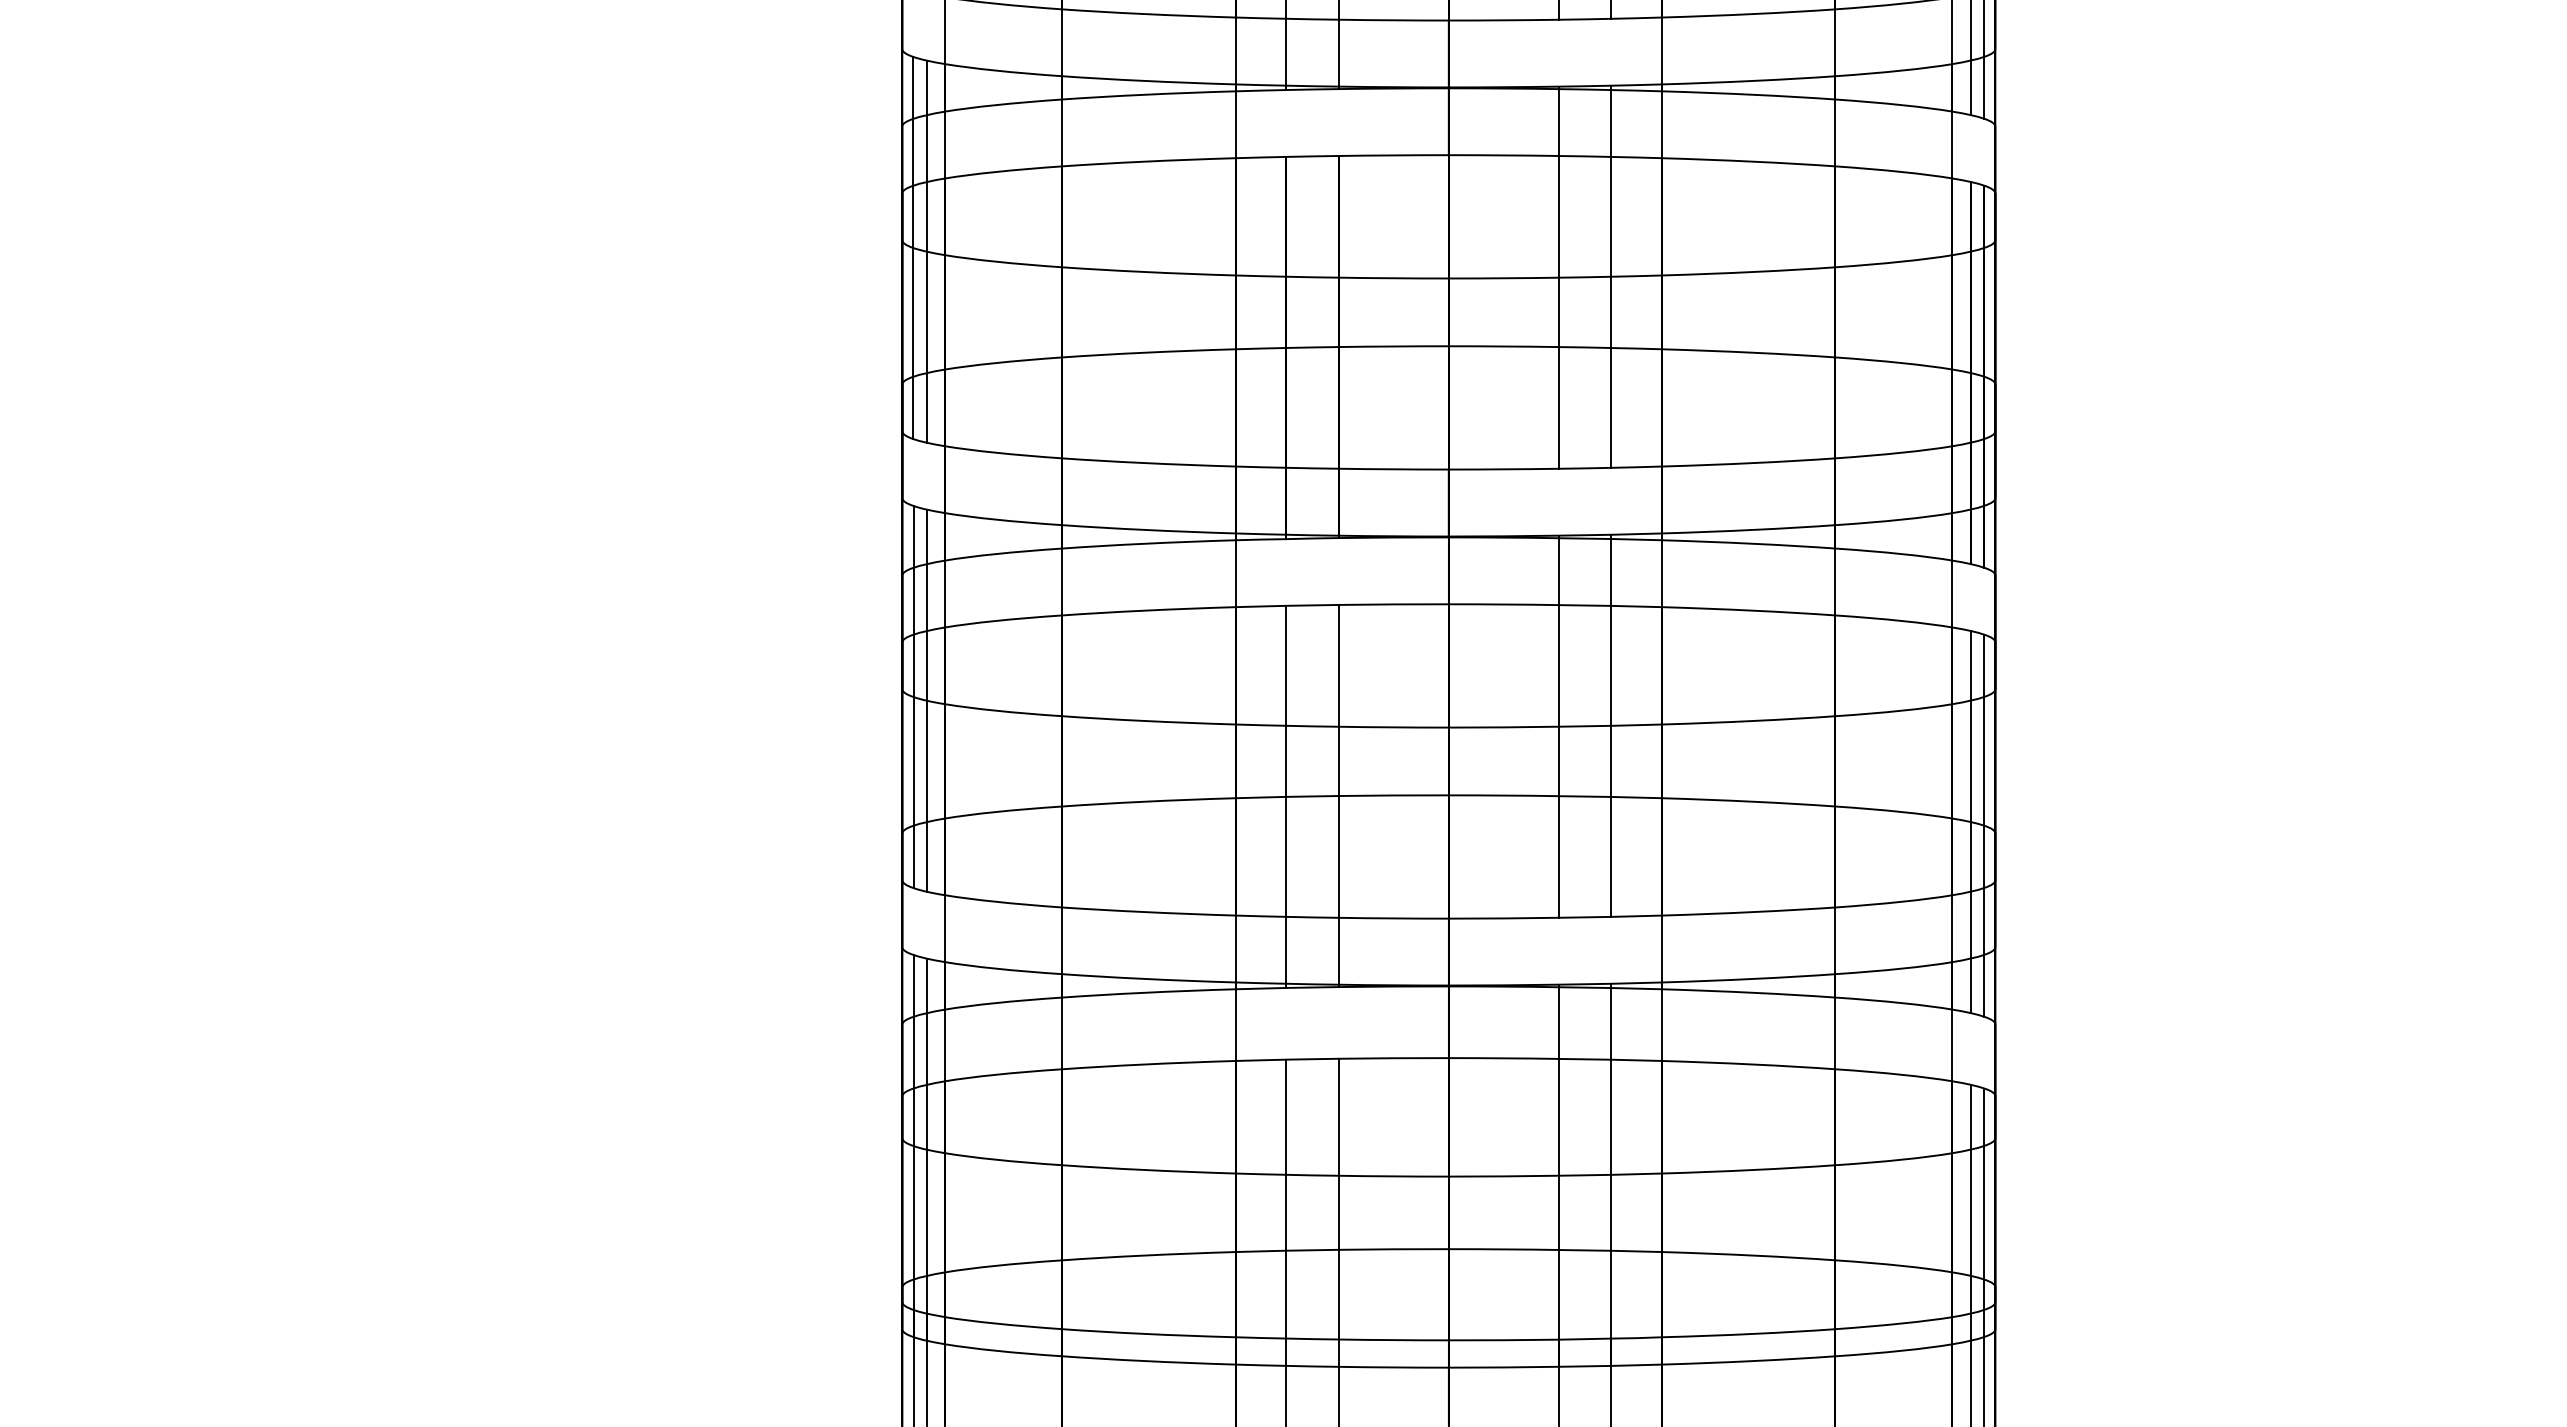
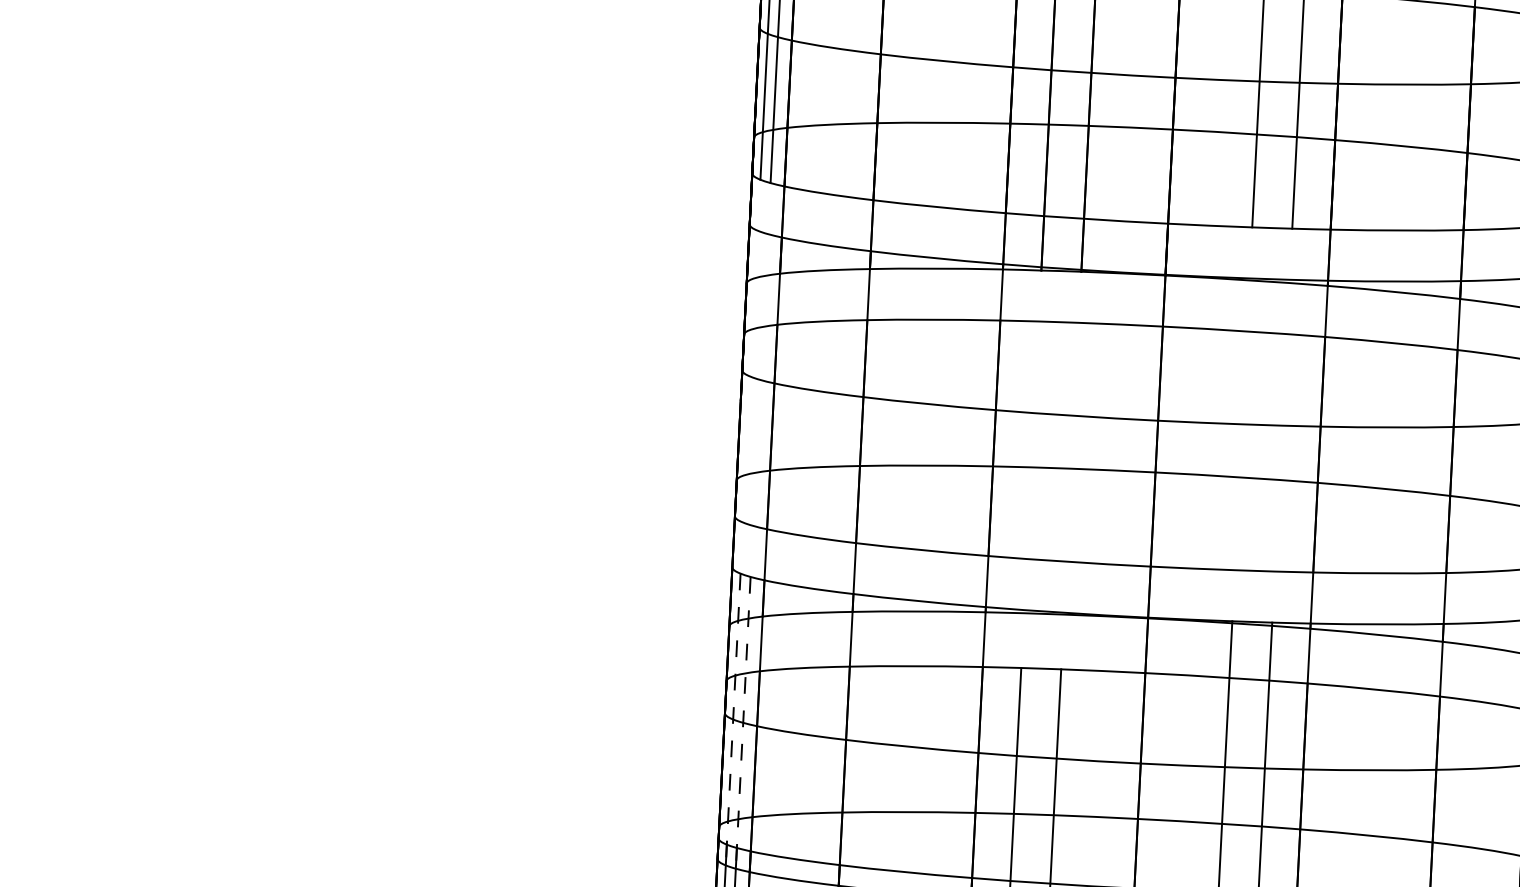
line: (913, 696) -> (750, 376), removed
line: (926, 700) -> (760, 379), removed
line: (1611, 725) -> (1282, 425), removed
line: (1559, 726) -> (1242, 424), removed
line: (1338, 795) -> (1071, 468), removed
line: (1286, 796) -> (1031, 467), removed
line: (913, 1146) -> (733, 719), solid -> dashed
line: (926, 1150) -> (742, 723), solid -> dashed

